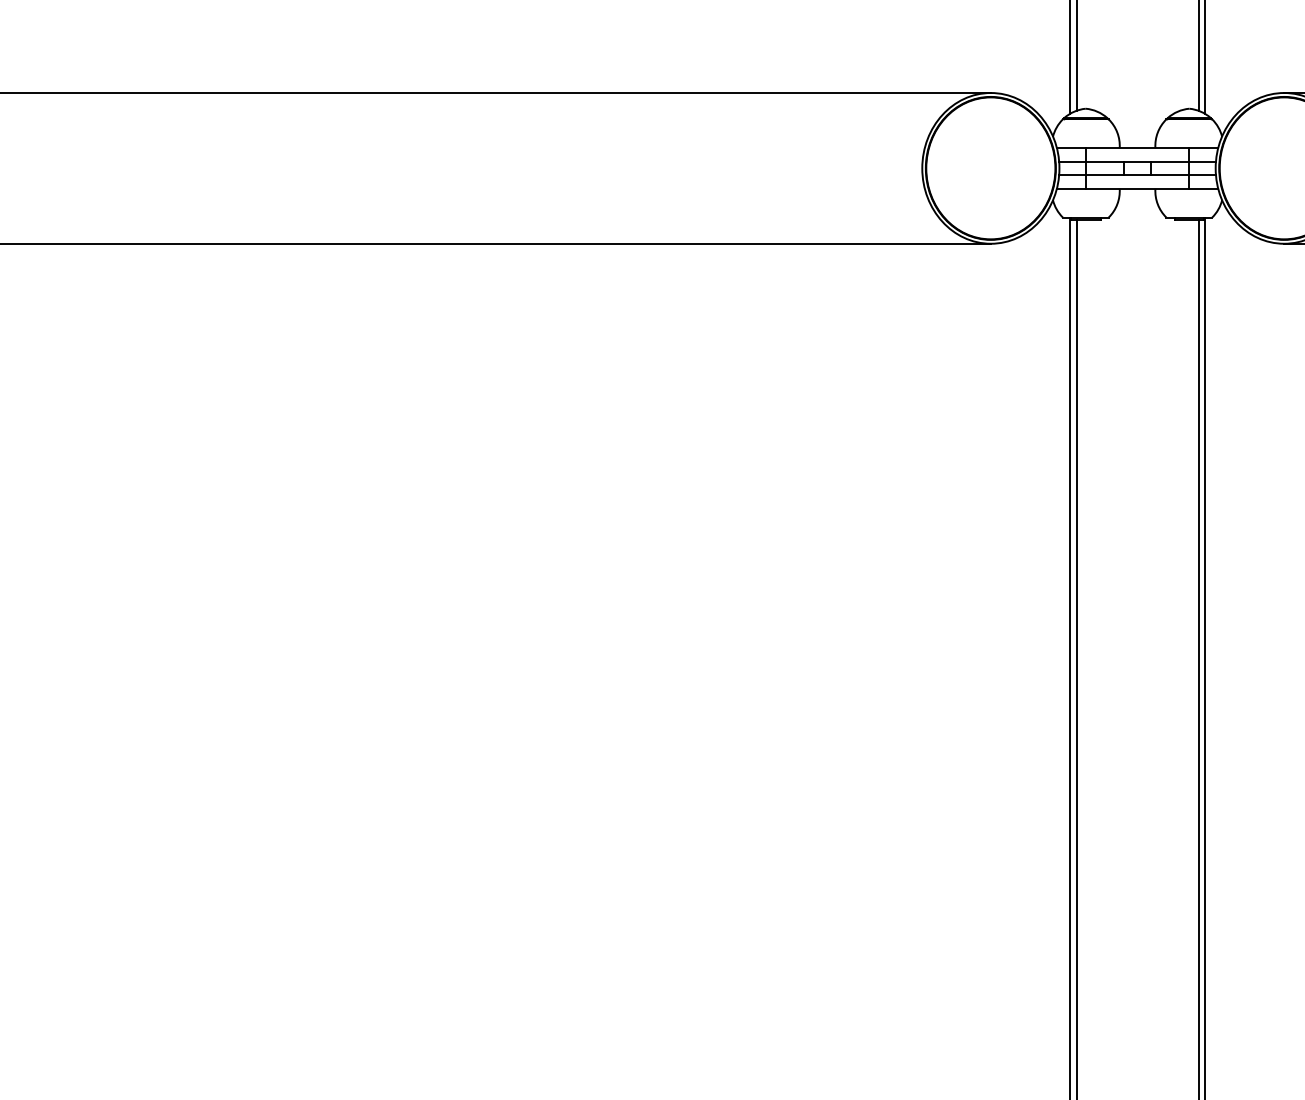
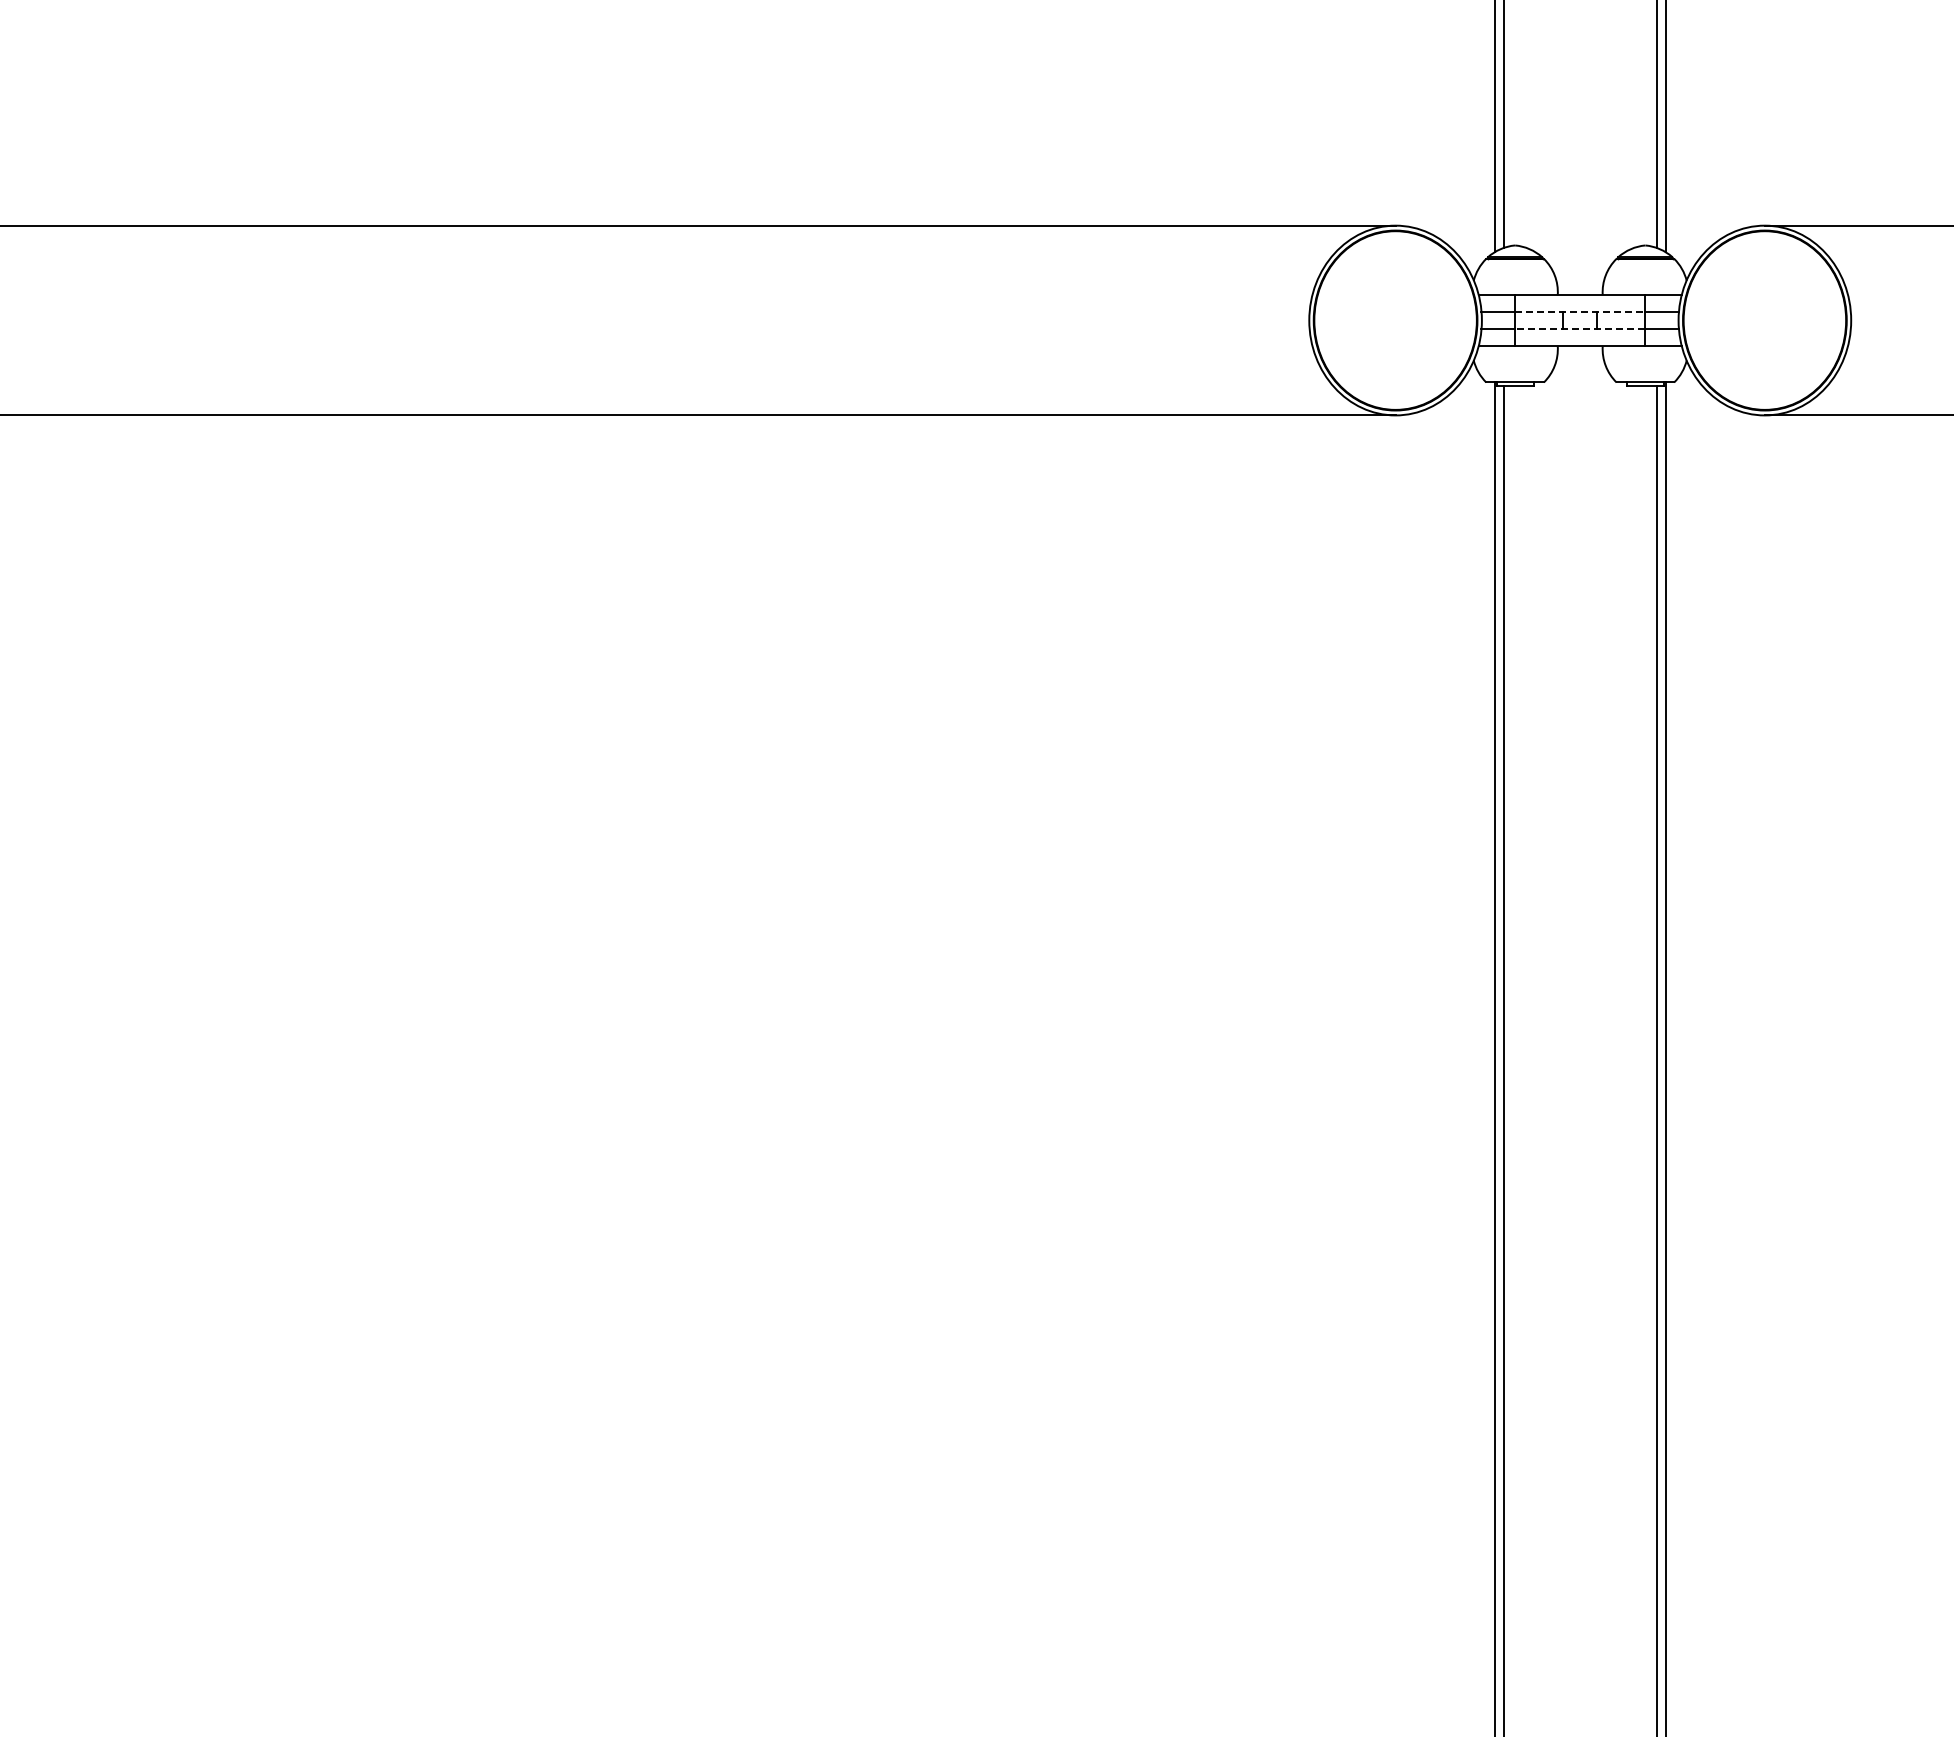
line: (1137, 161) -> (1580, 312), solid -> dashed
line: (1136, 175) -> (1579, 329), solid -> dashed

